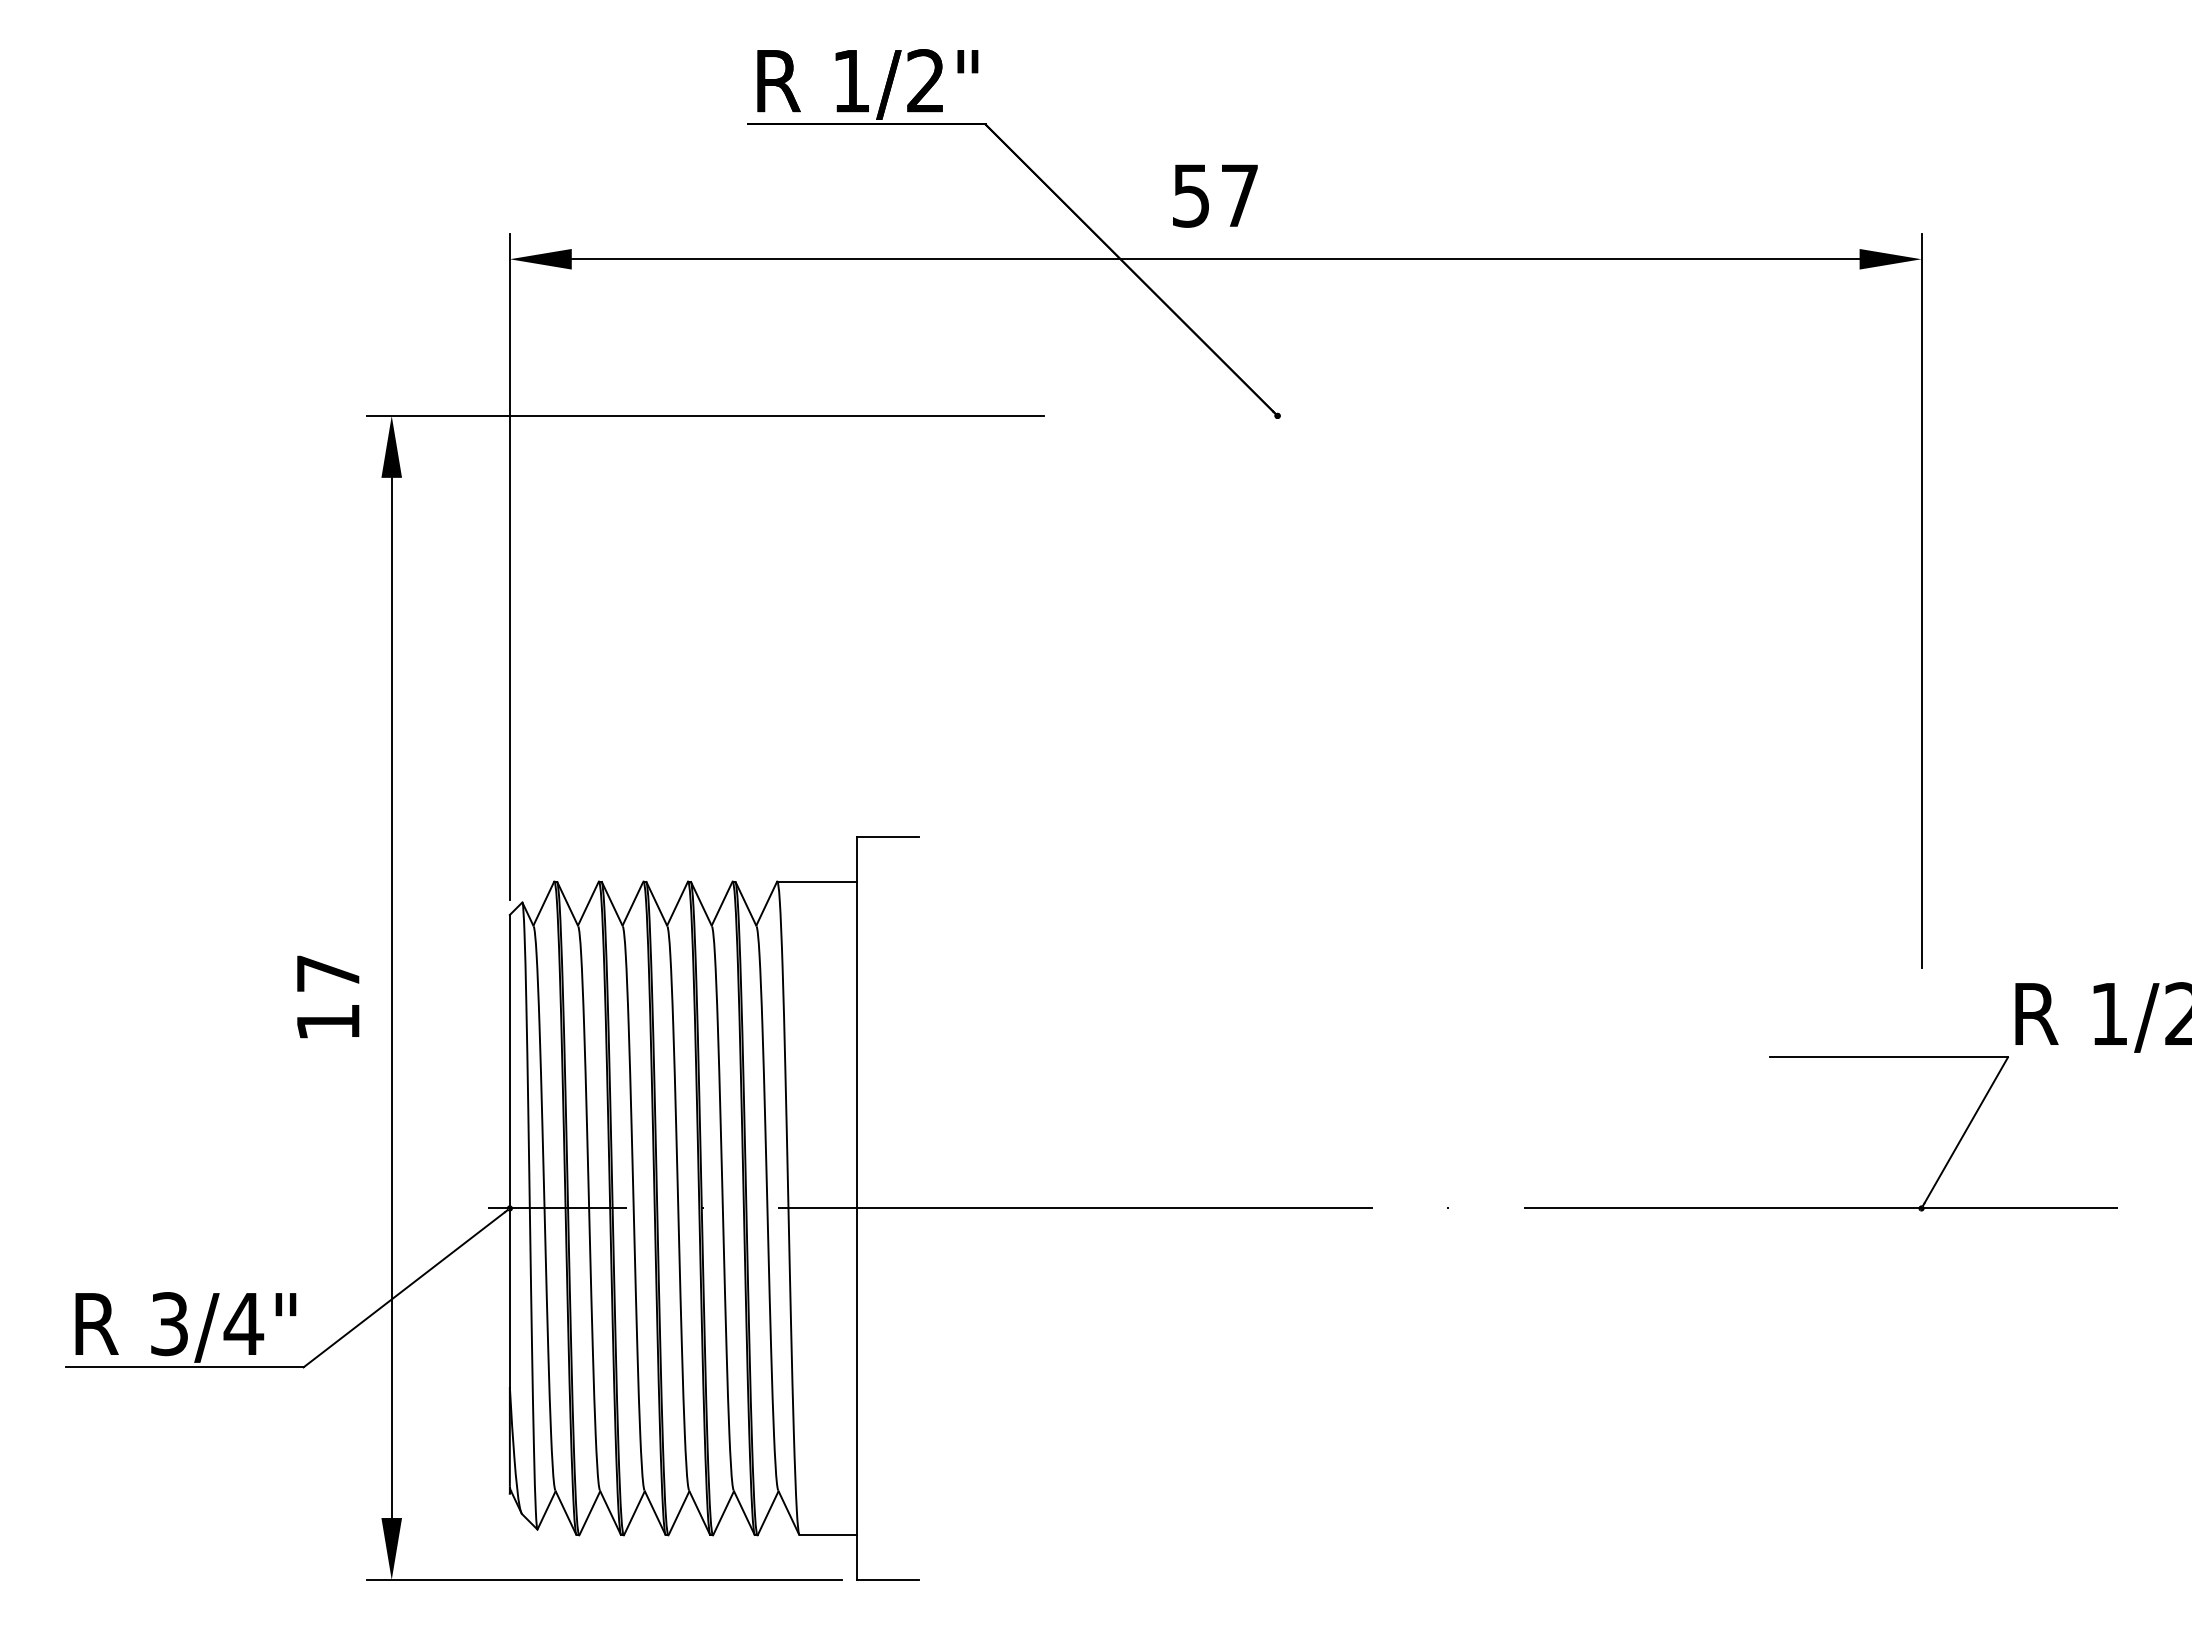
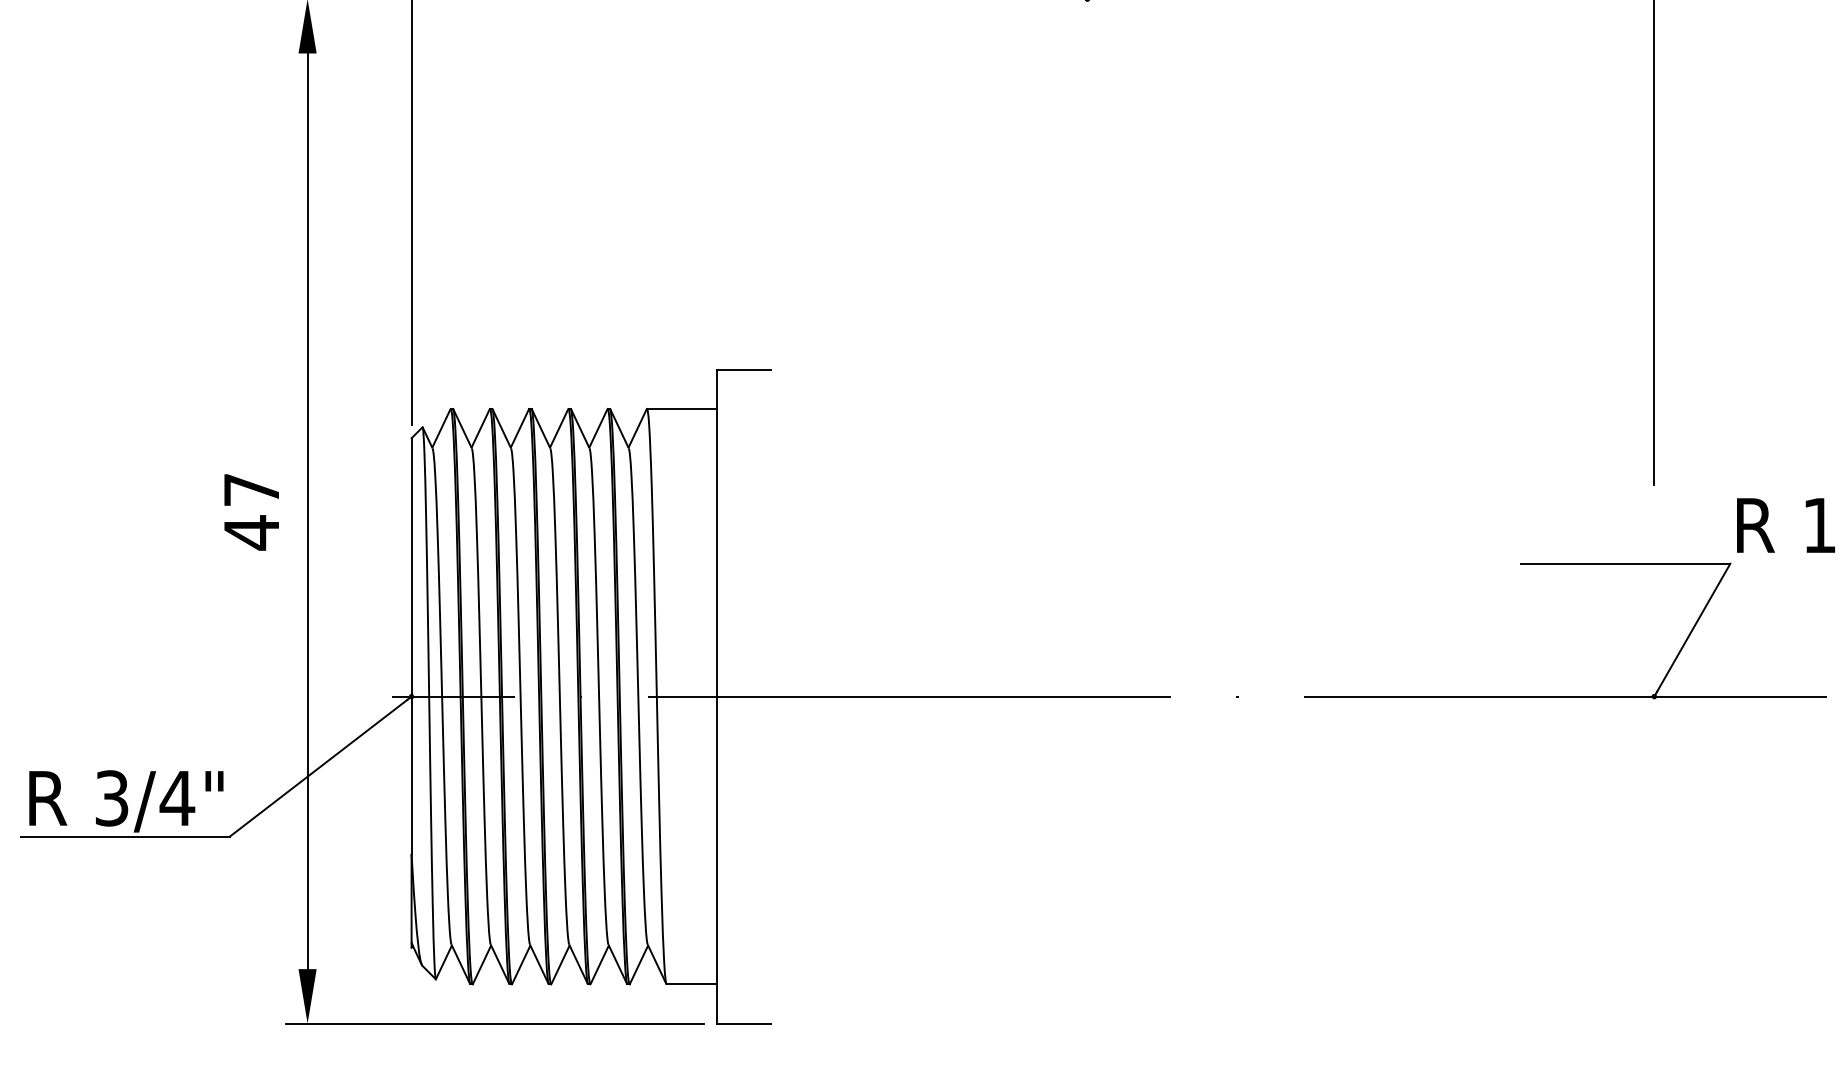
text: (328, 1022) -> (251, 532), 17 -> 47

